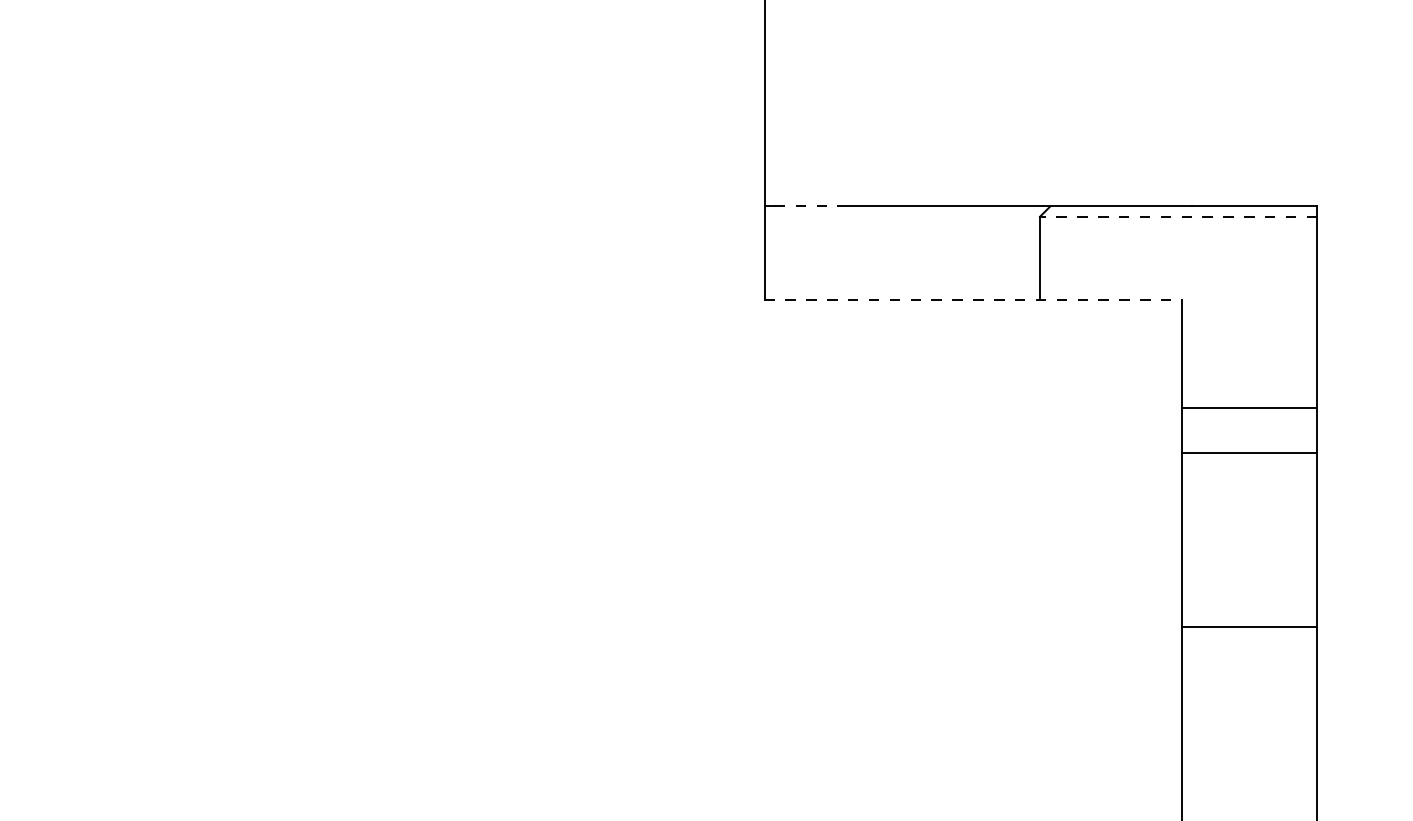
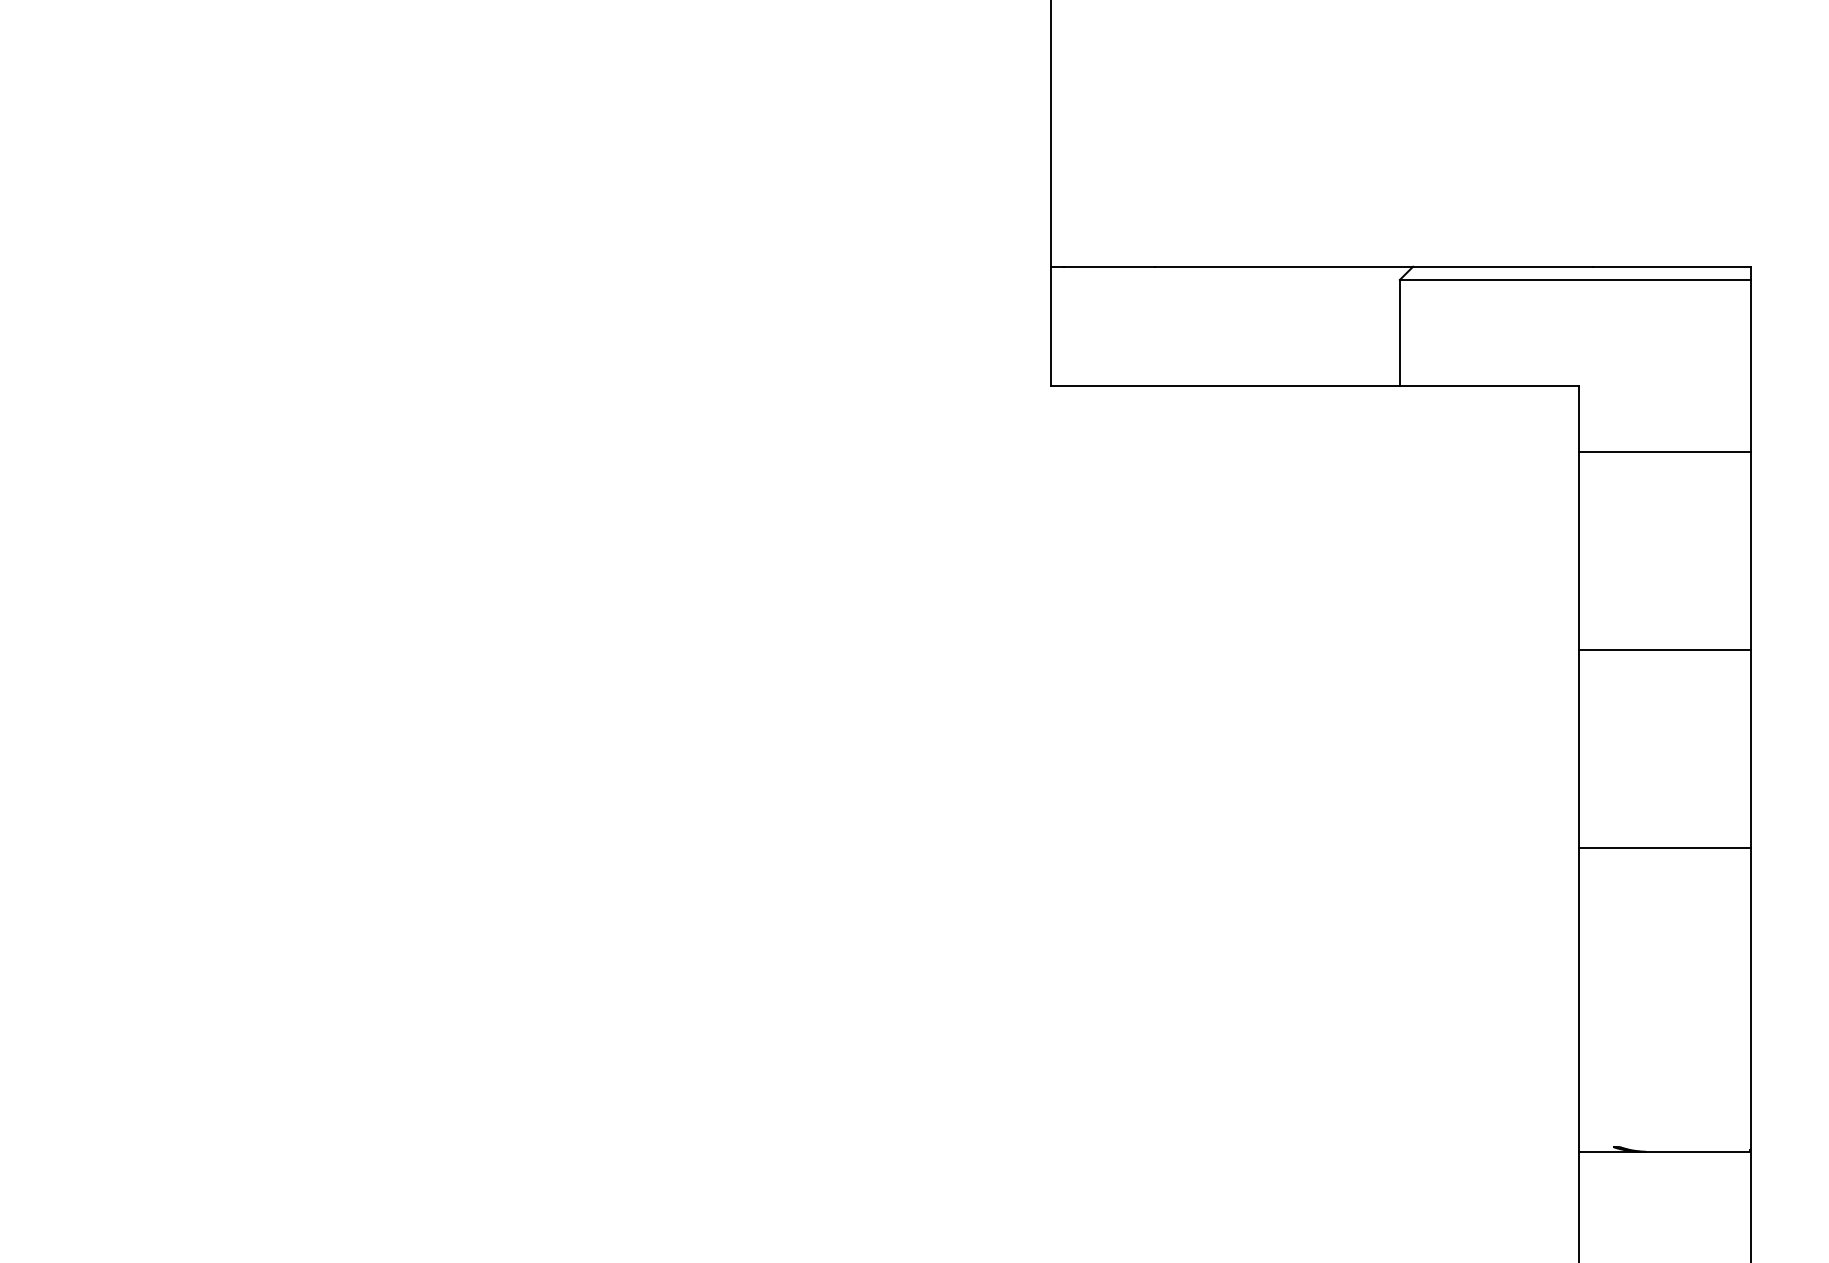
line: (810, 206) -> (1109, 266), dashed -> solid
line: (1177, 216) -> (1574, 279), dashed -> solid
line: (973, 300) -> (1315, 385), dashed -> solid
line: (1248, 407) -> (1664, 451), moved
line: (1248, 452) -> (1664, 649), moved
line: (1248, 627) -> (1664, 847), moved

